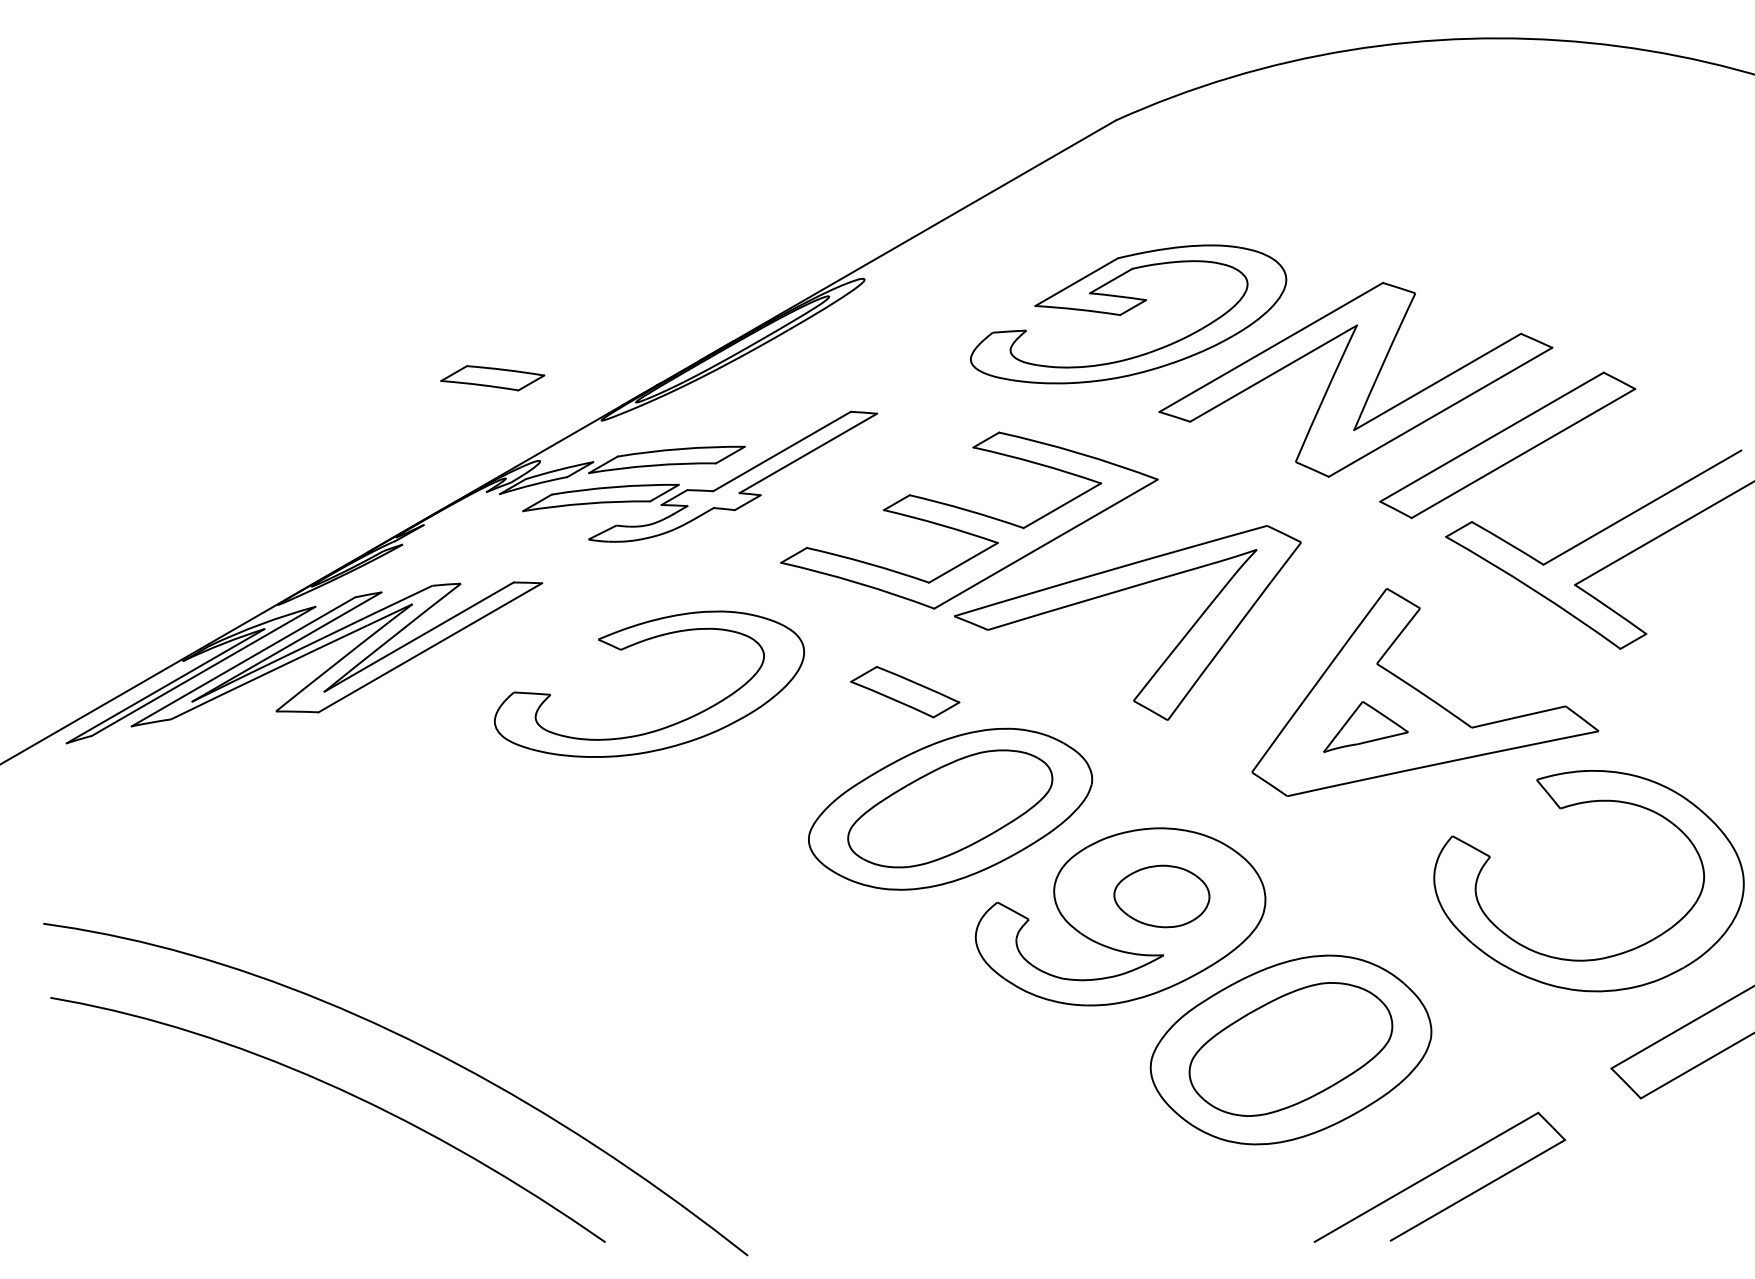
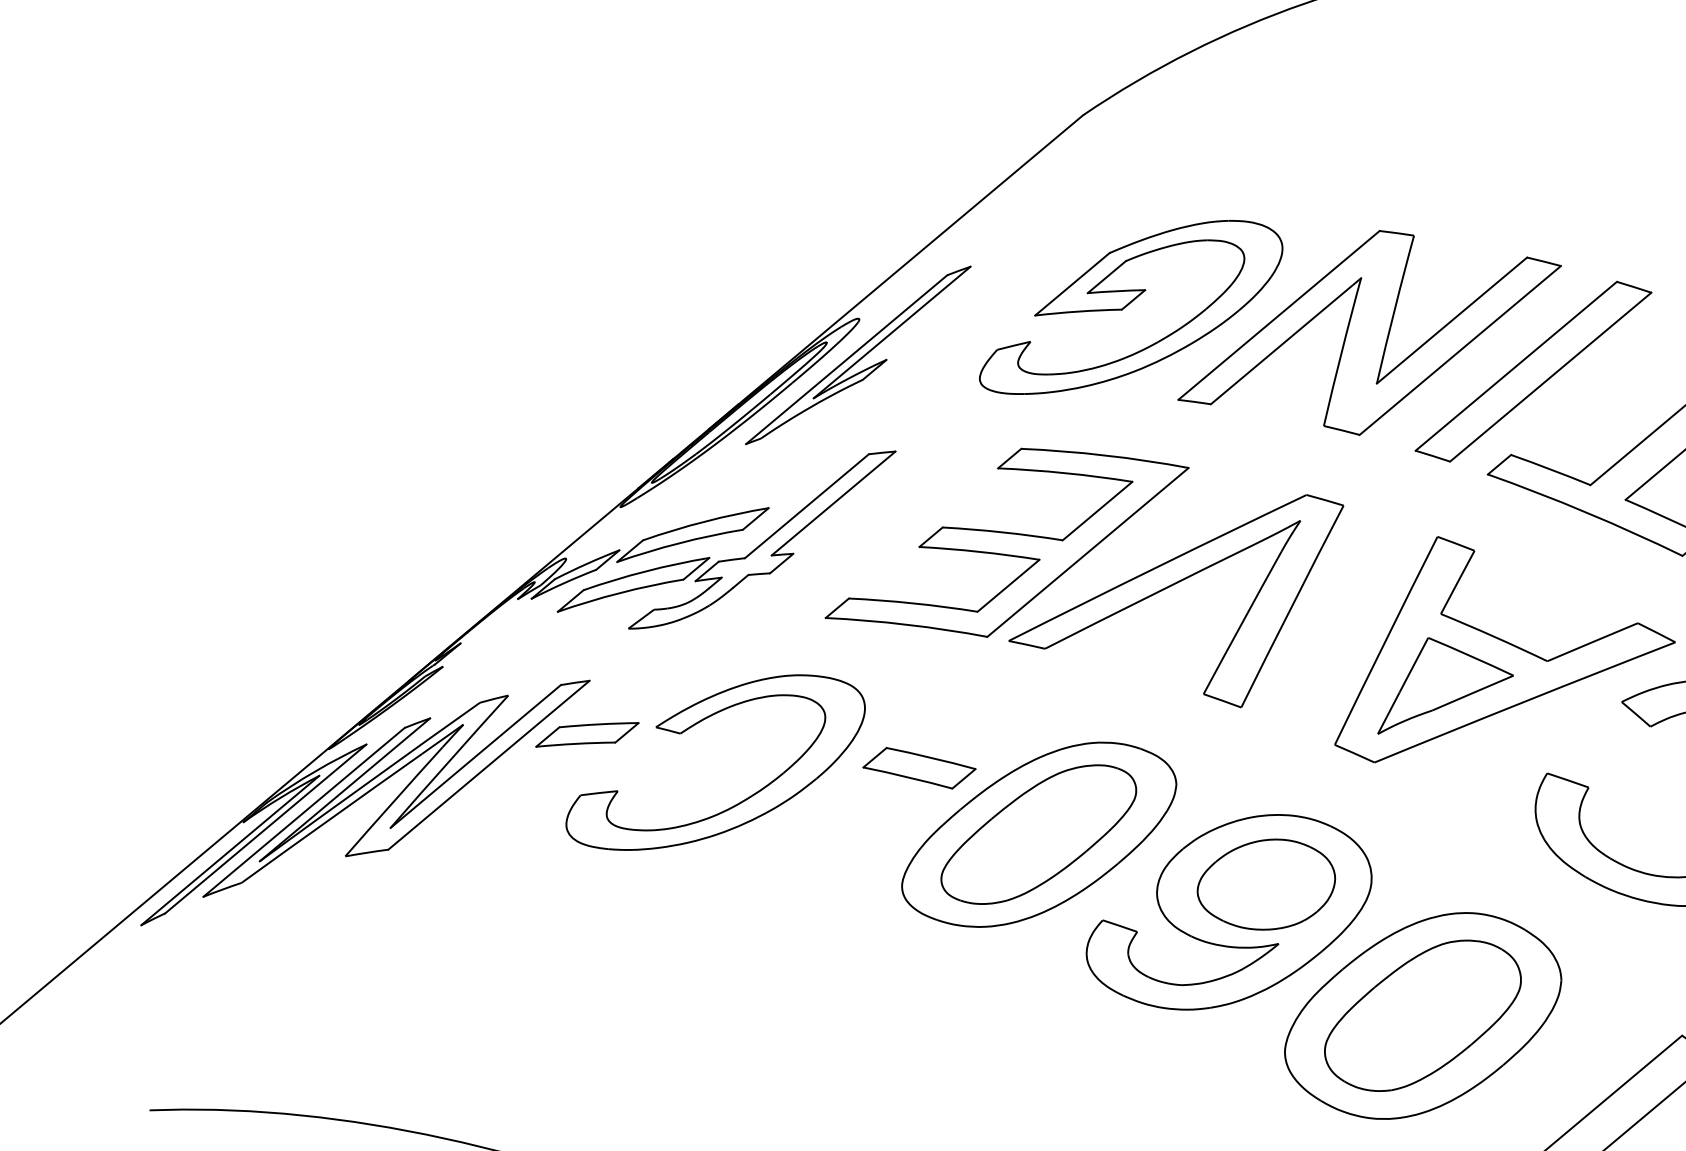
part: (857, 314) -> (858, 355), added
part: (492, 378) -> (587, 735), moved
part: (905, 691) -> (919, 767), moved
part: (1365, 726) -> (1440, 678), size x1.67
part: (1161, 896) -> (1266, 885), size x1.43

